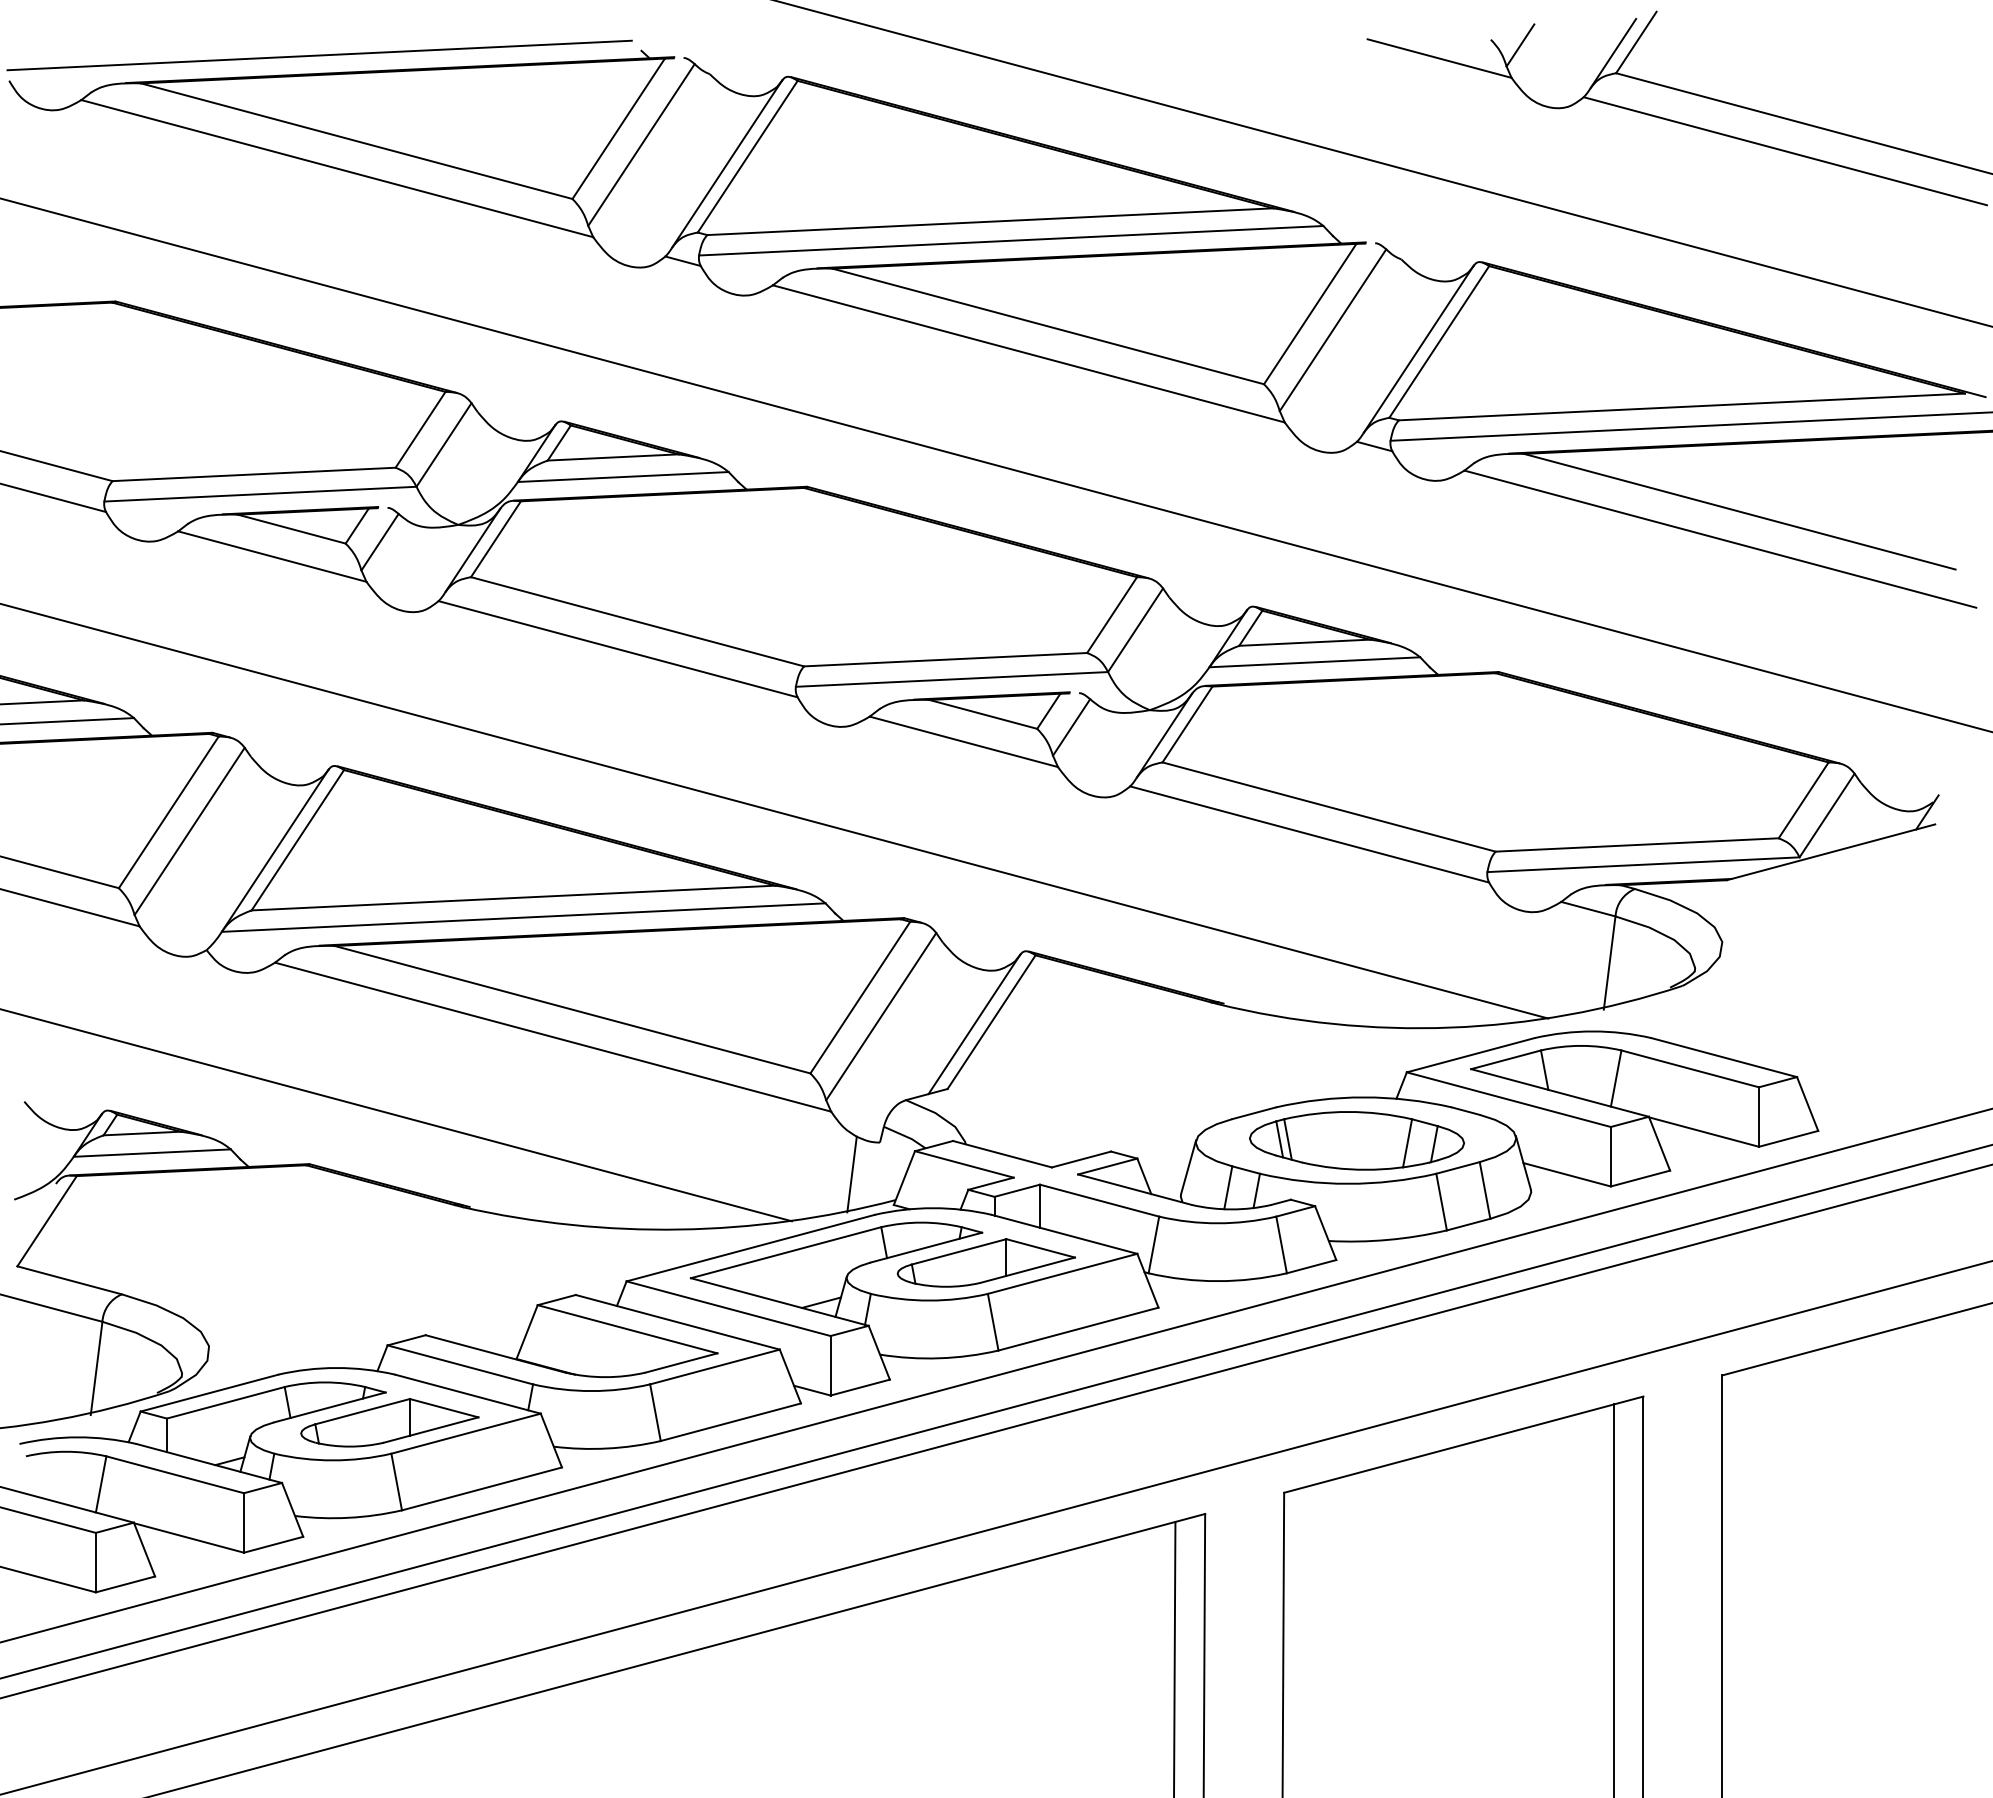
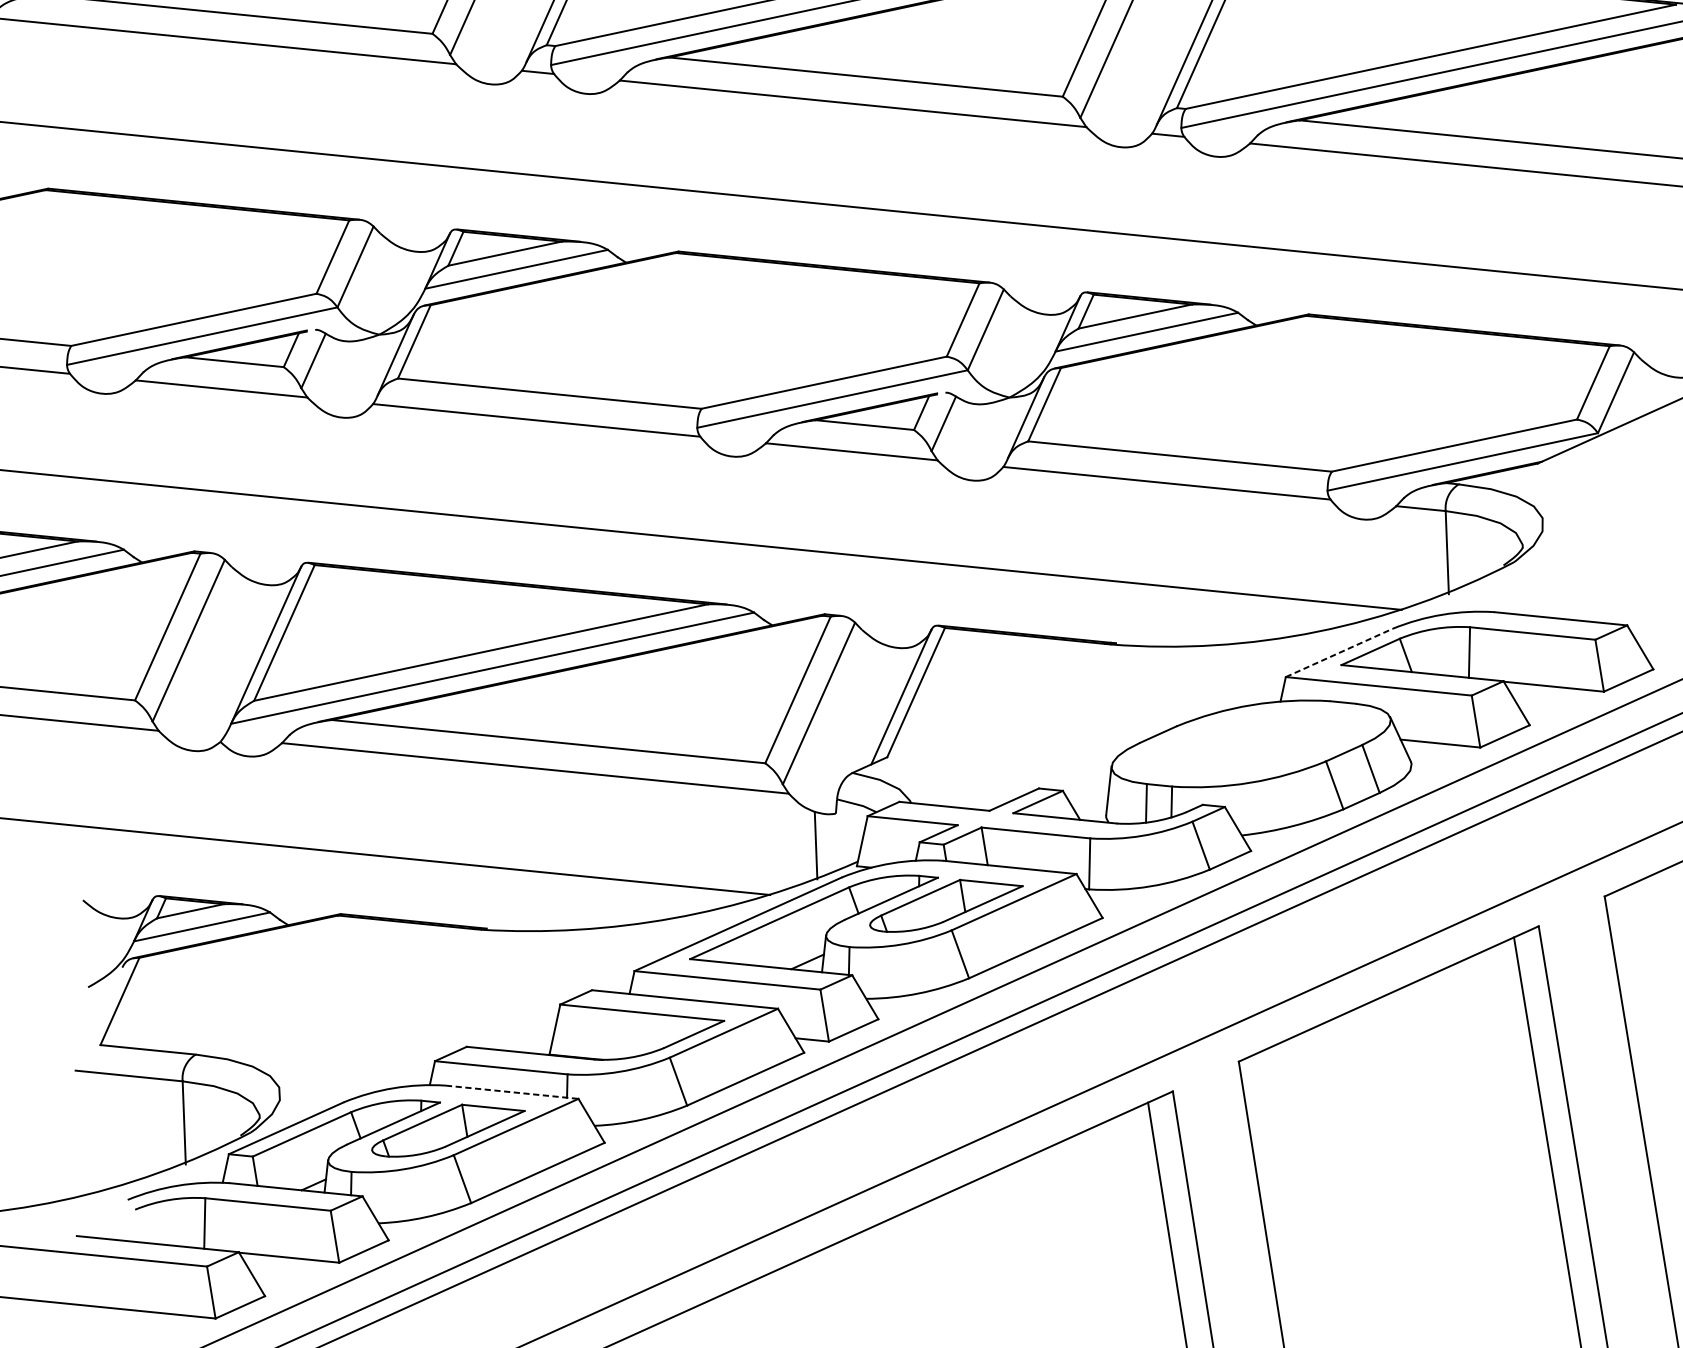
line: (1471, 1055) -> (1339, 653), solid -> dashed
part: (1356, 1140) -> (1251, 743), removed
line: (468, 1394) -> (512, 1092), solid -> dashed

